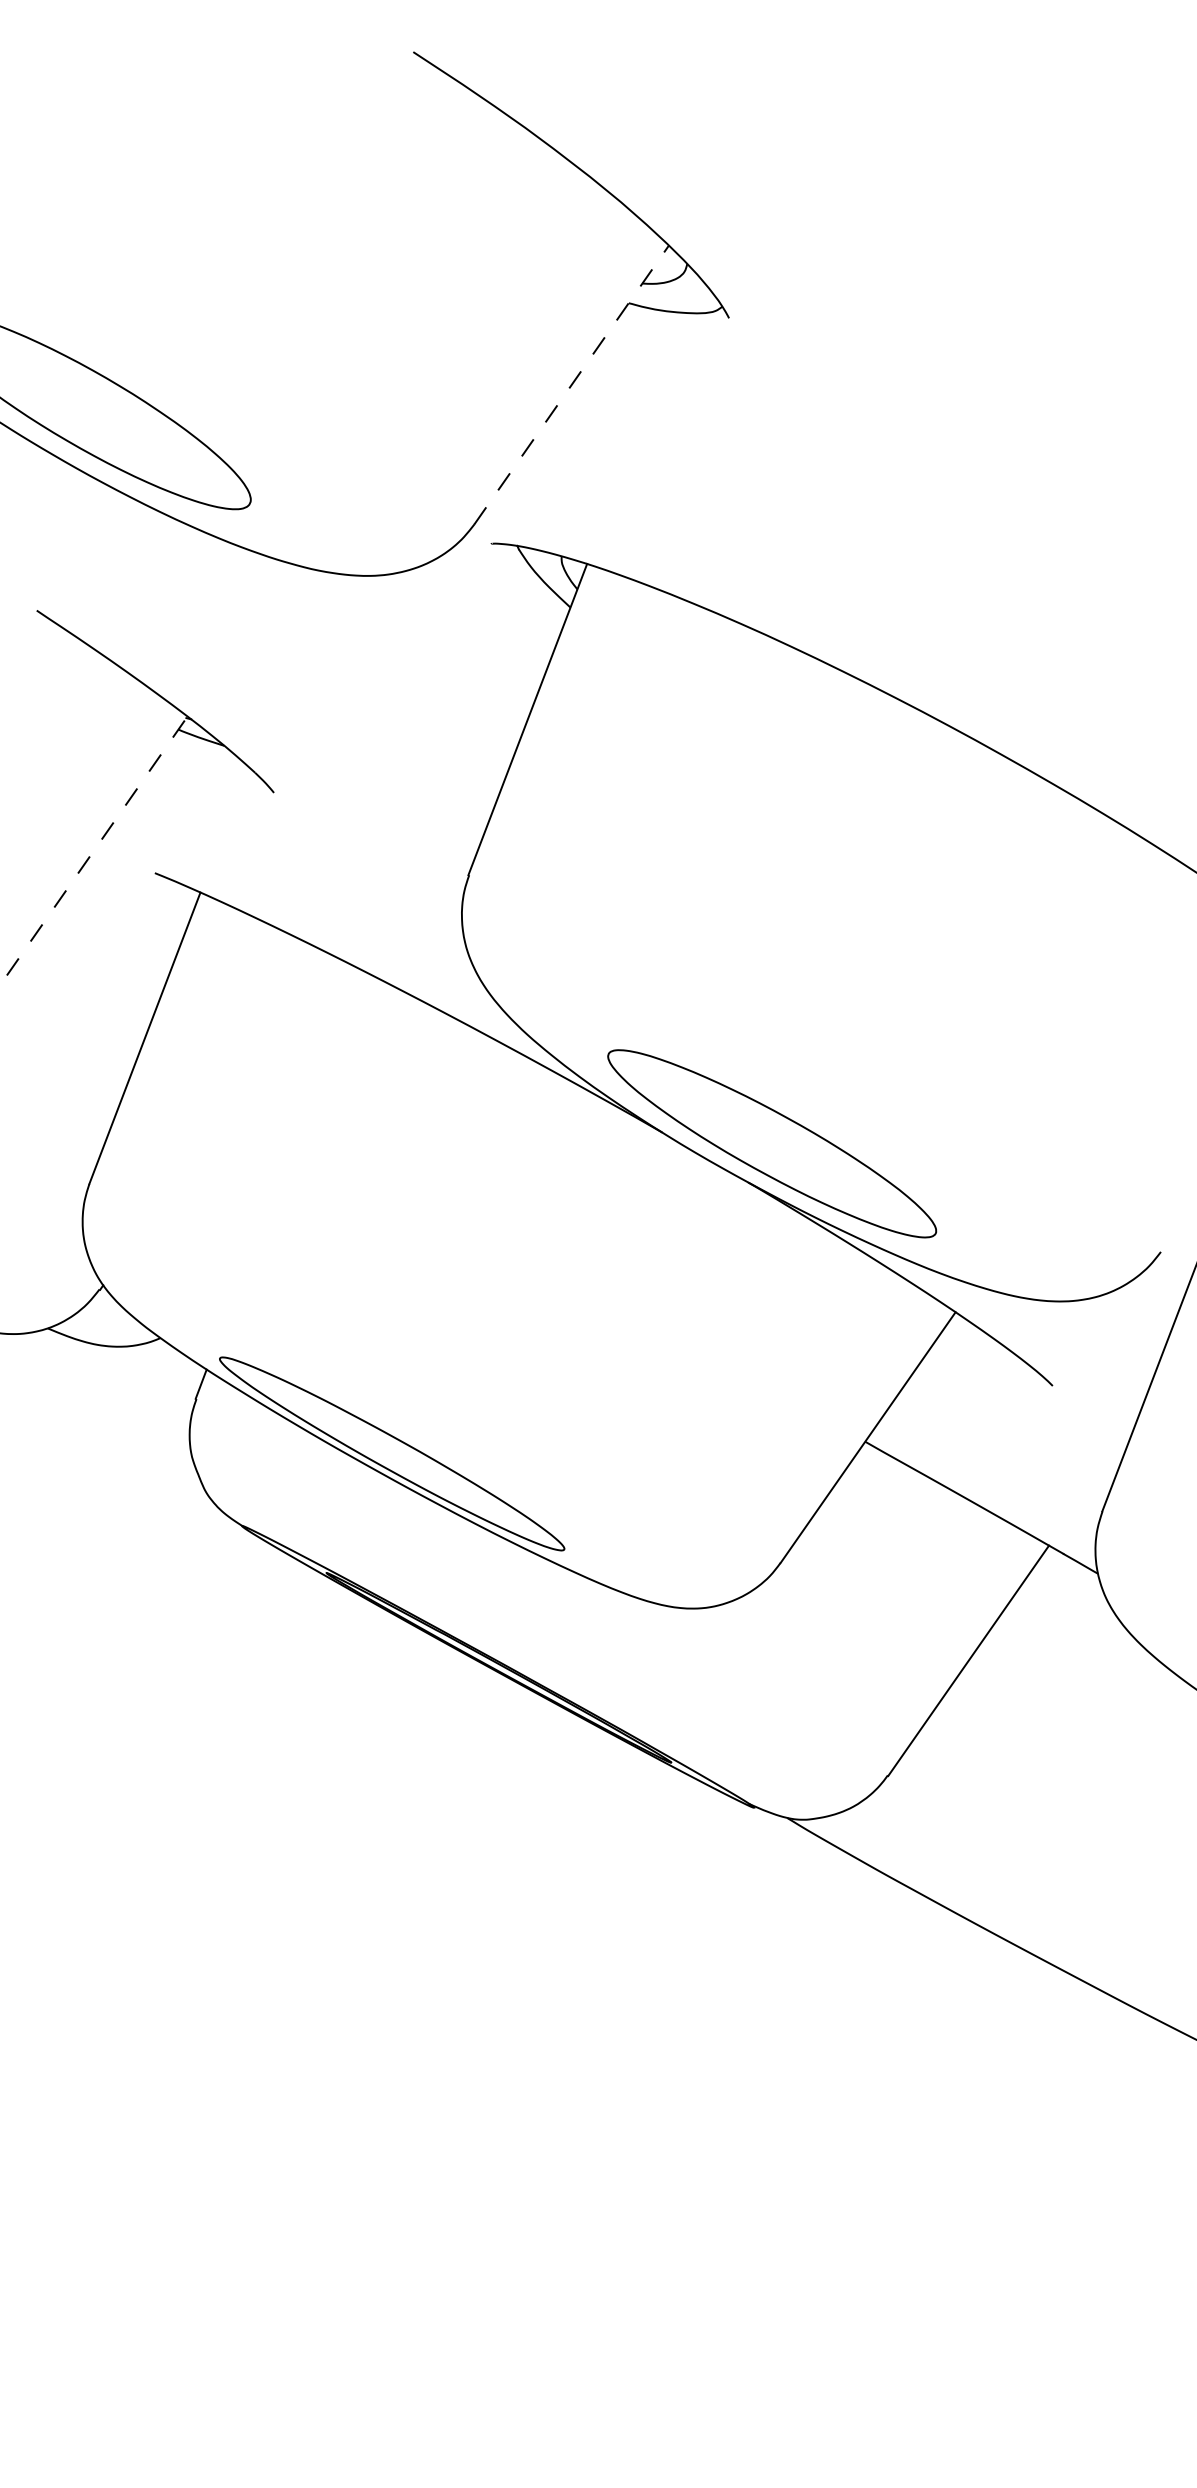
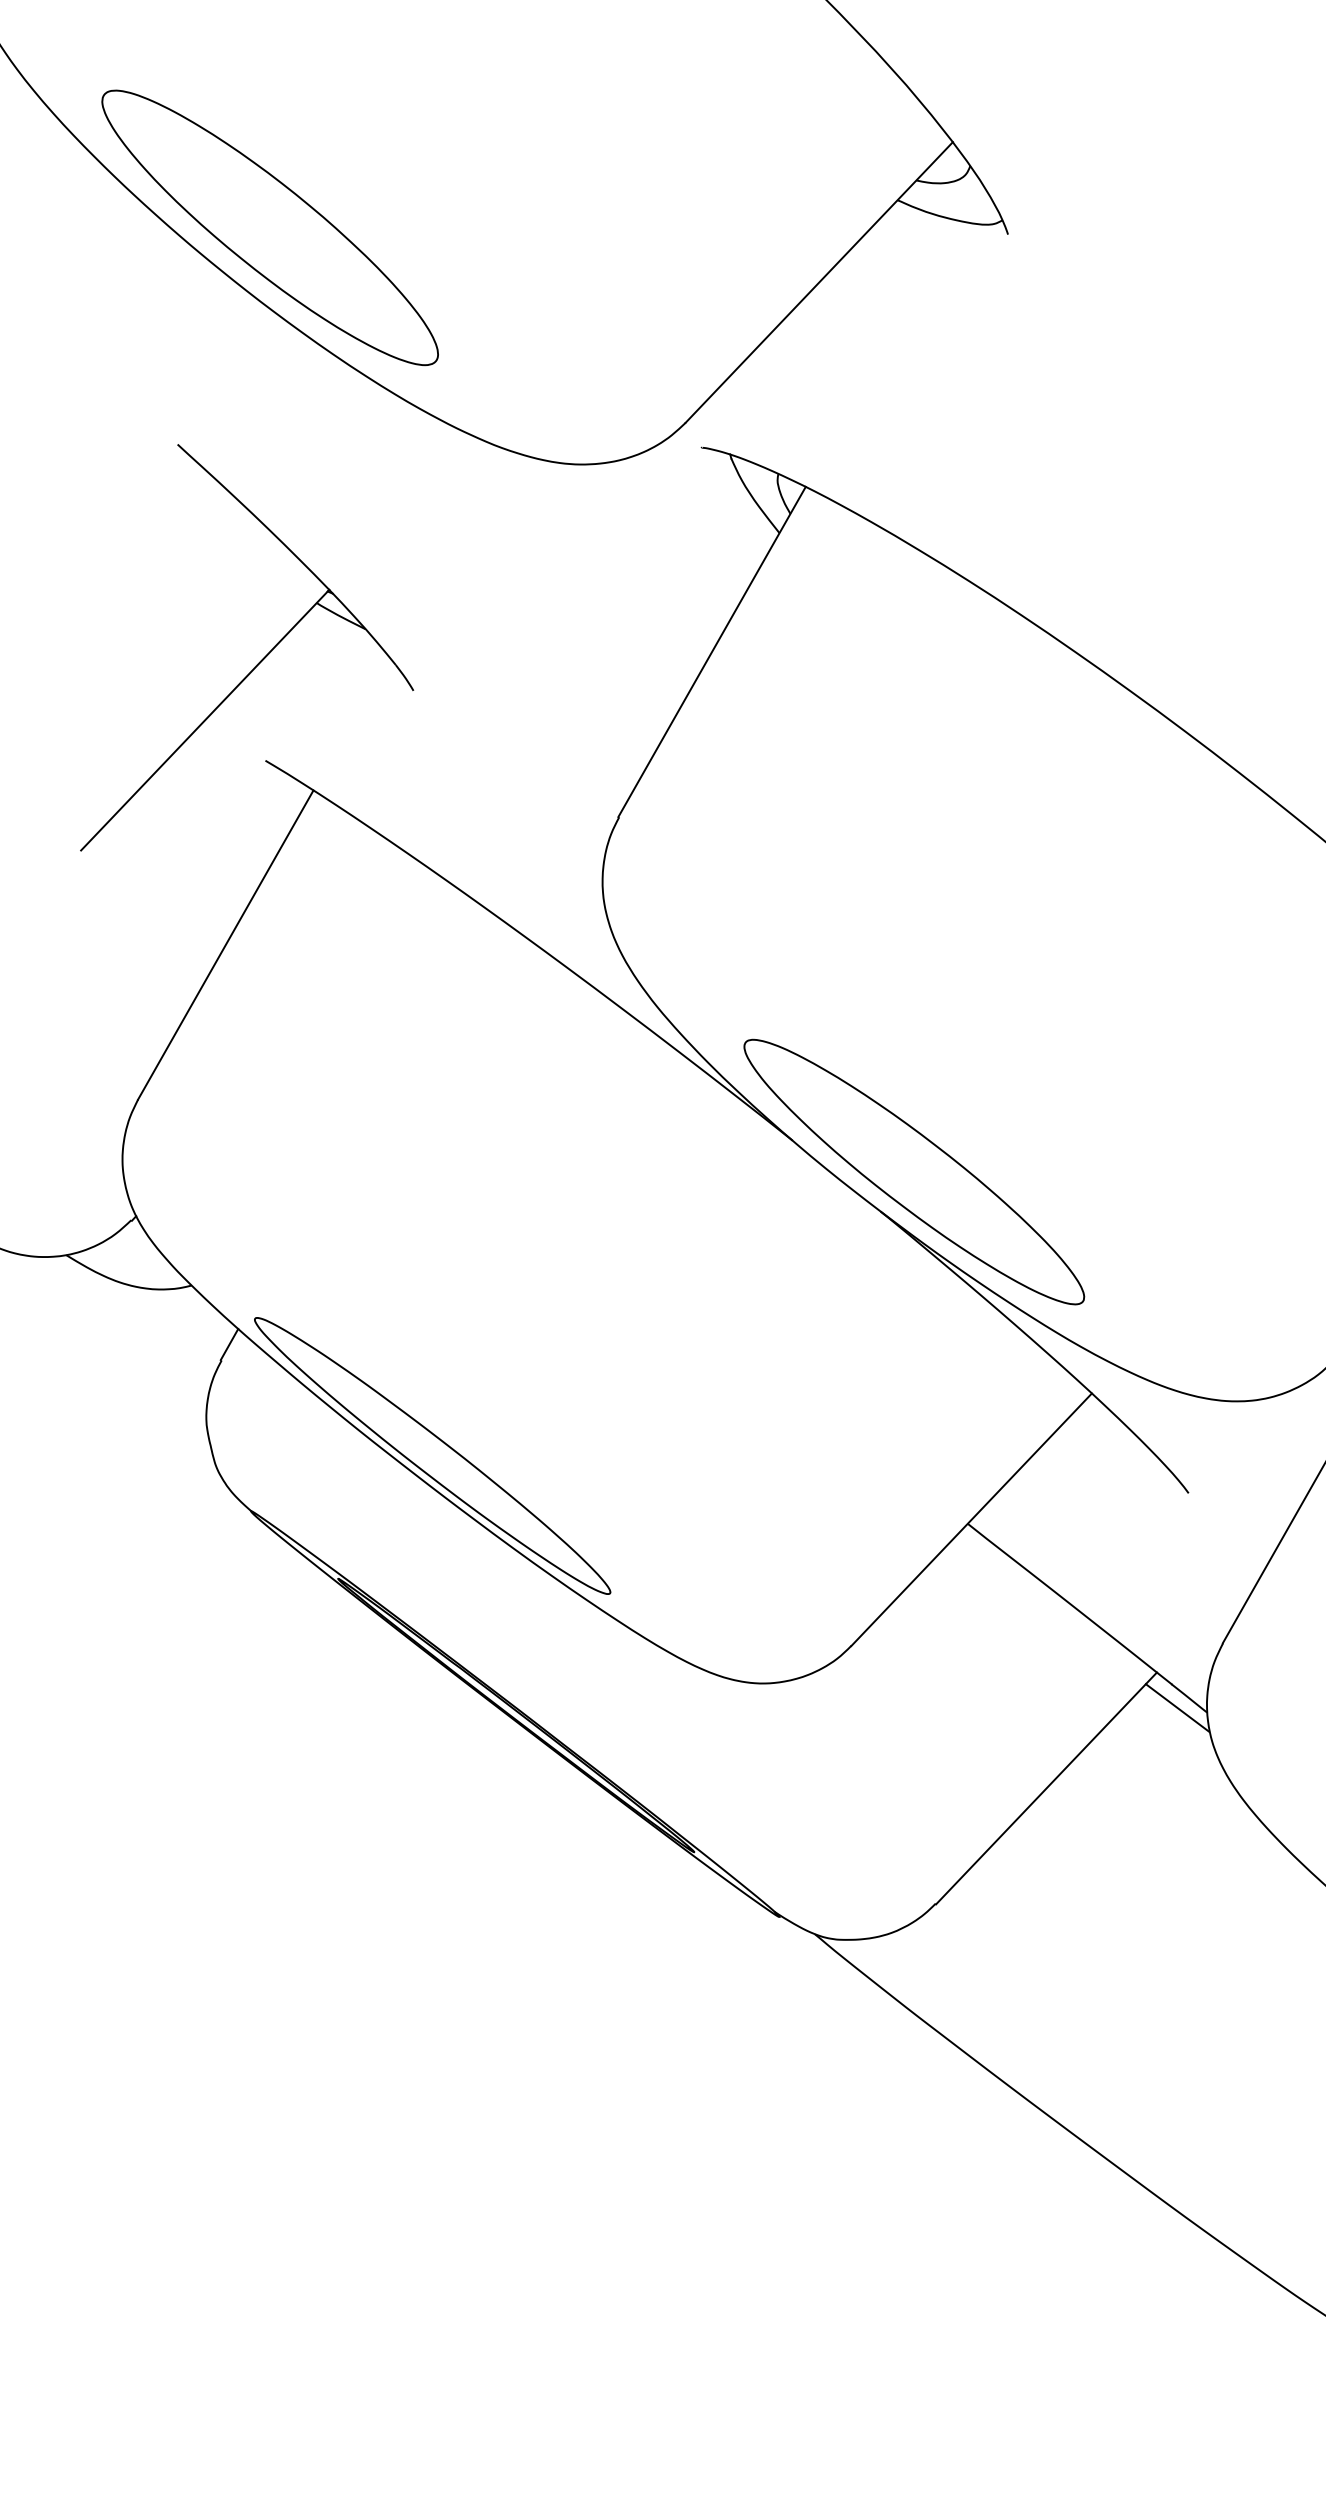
line: (572, 384) -> (820, 282), dashed -> solid
line: (97, 845) -> (205, 719), dashed -> solid
line: (1070, 1573) -> (1176, 1707), added

